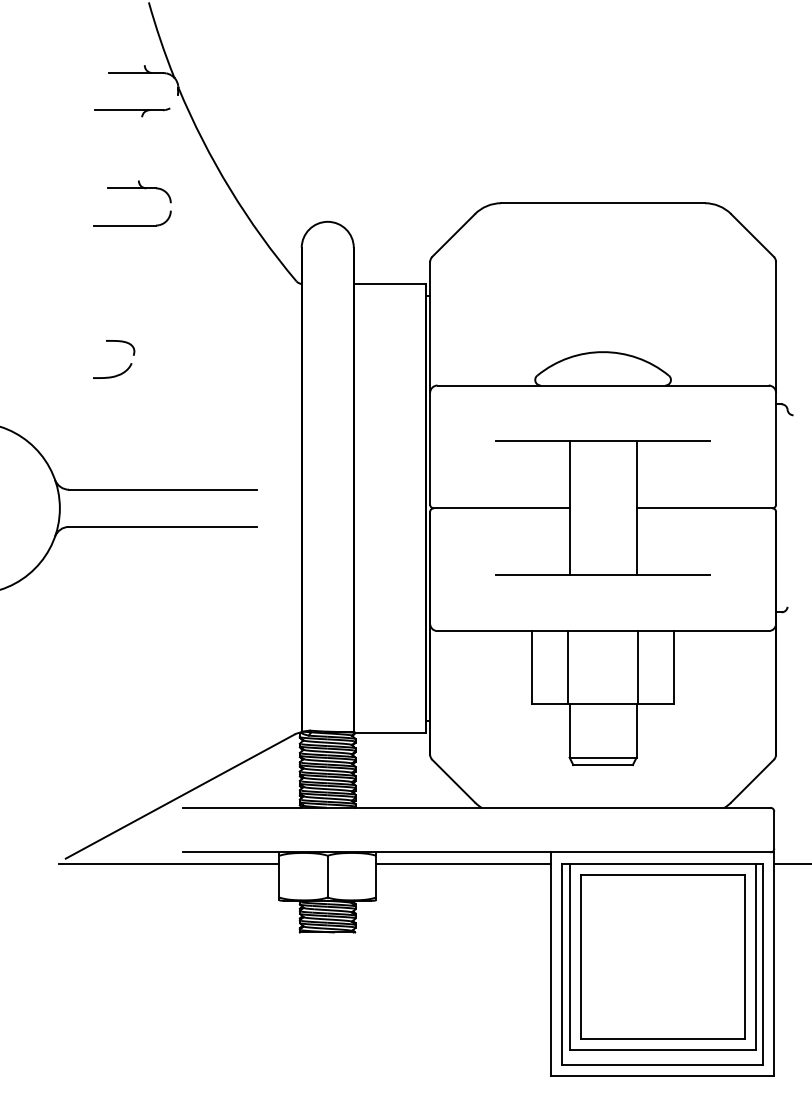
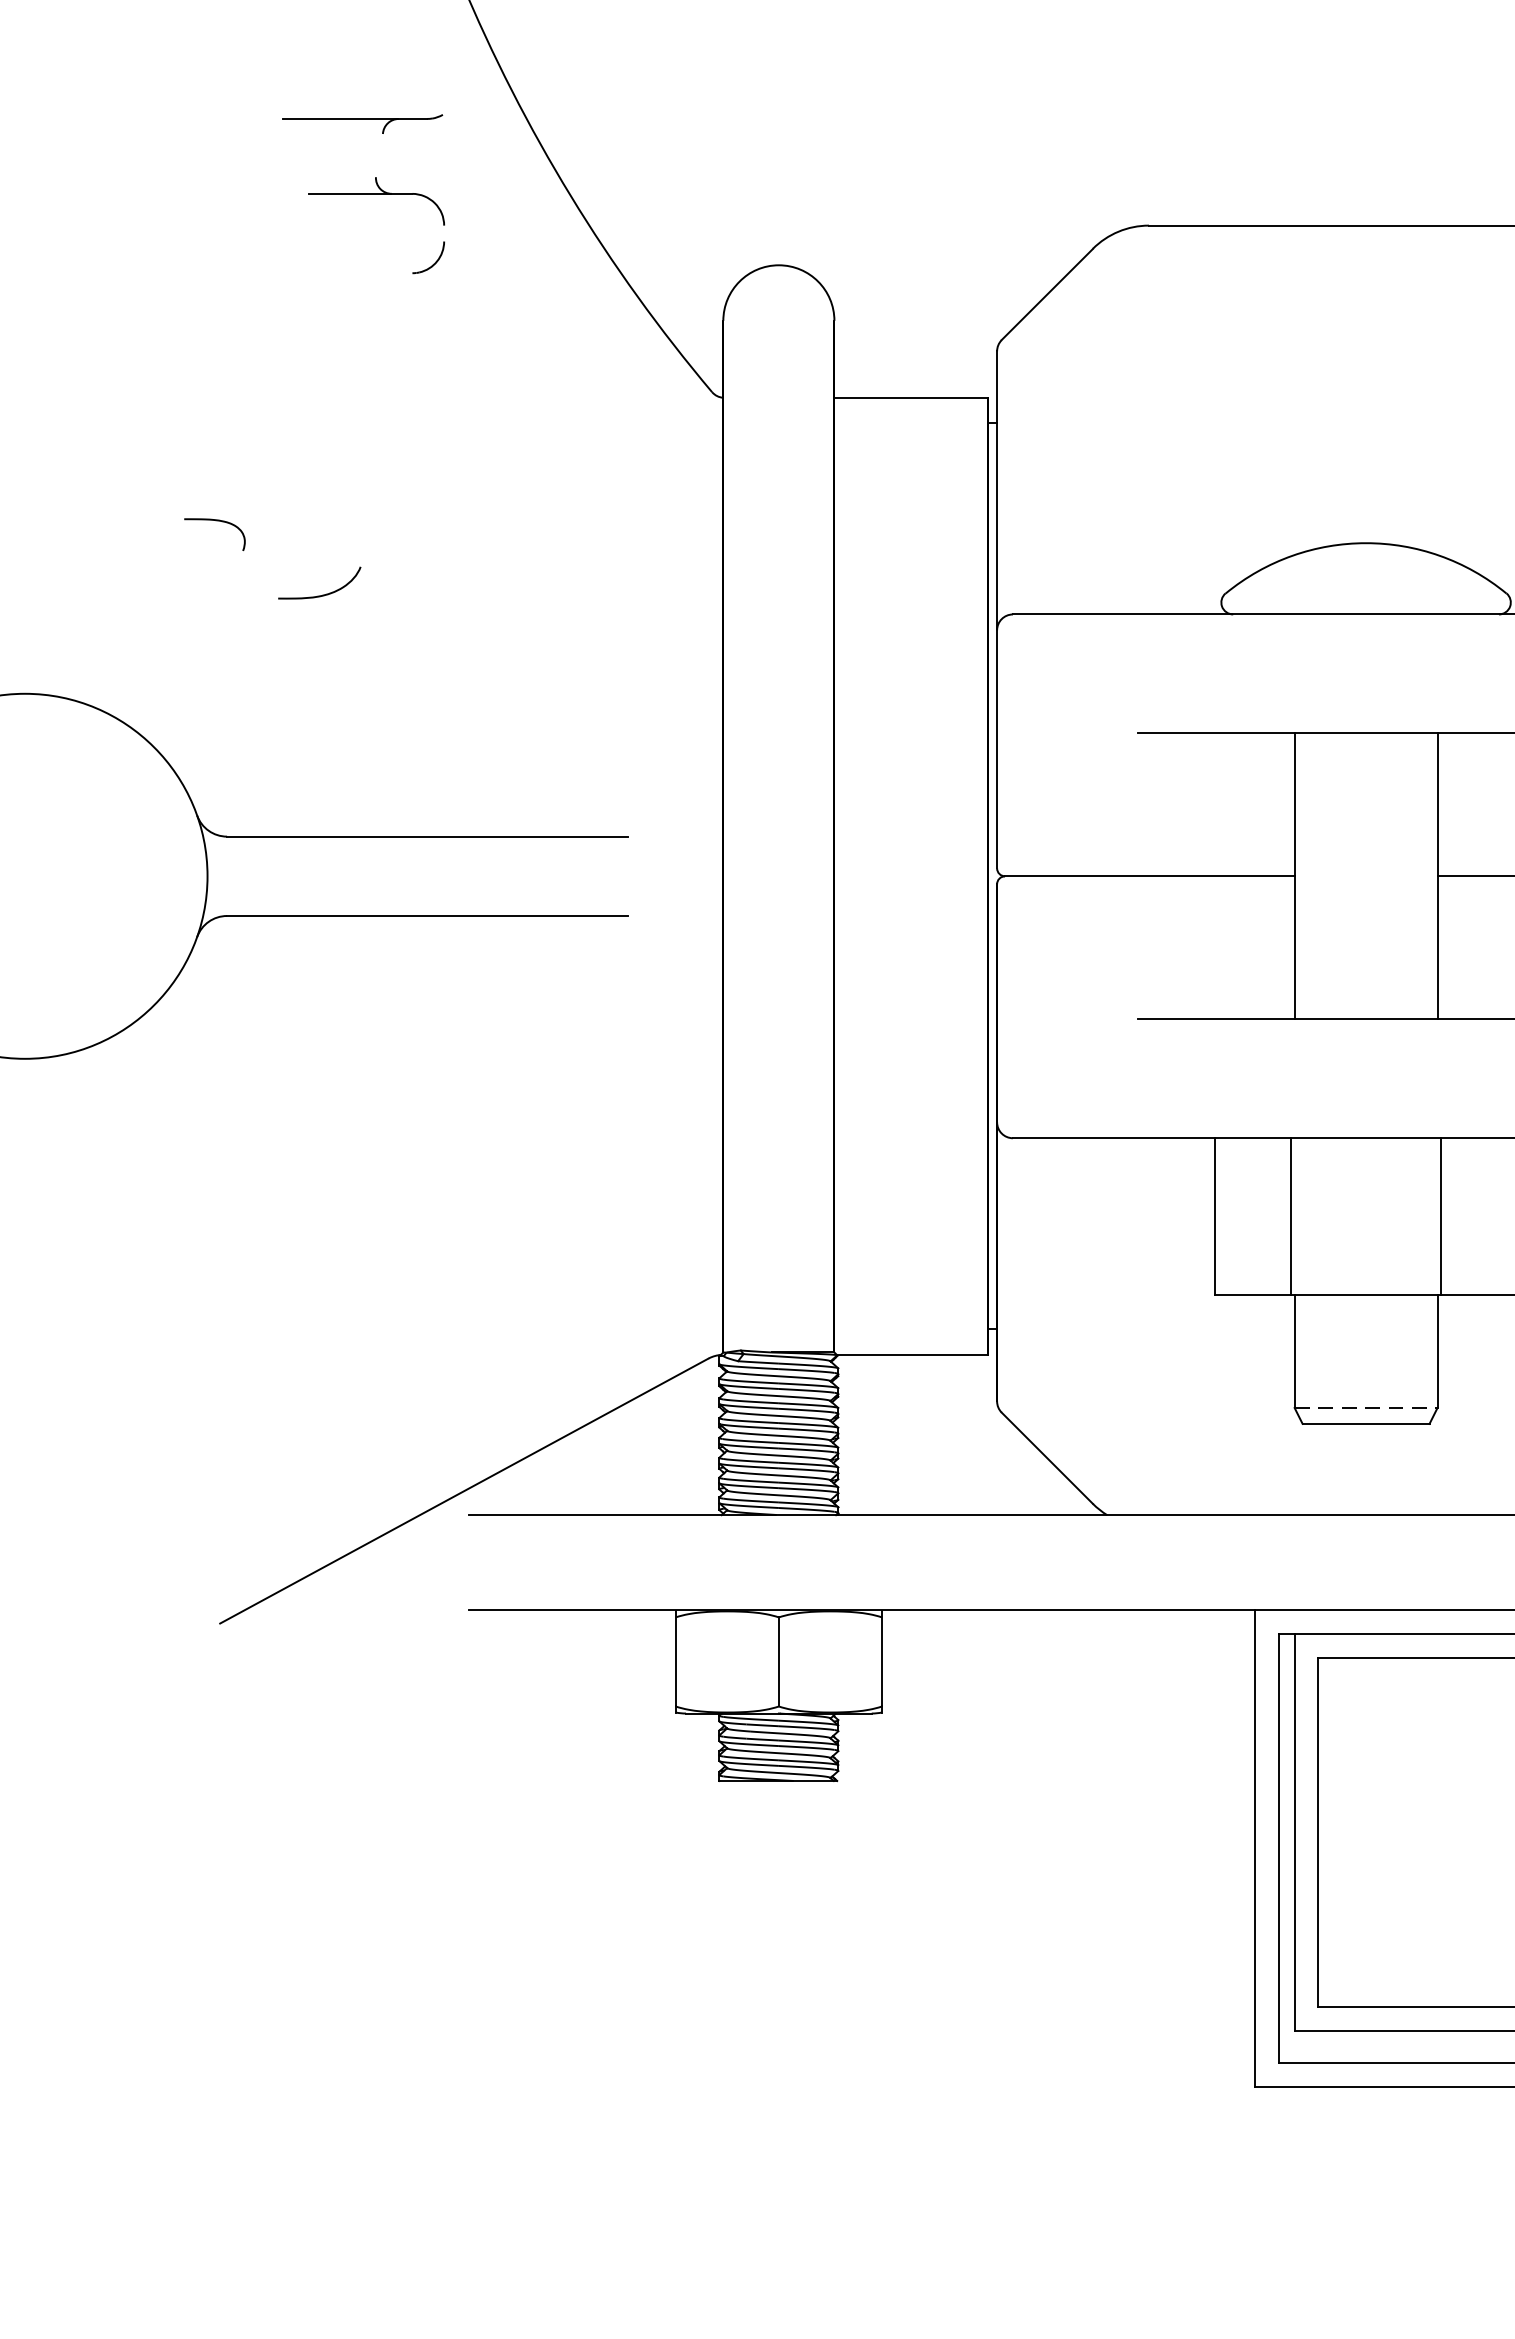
part: (132, 112) -> (362, 123), moved
line: (124, 225) -> (345, 273), removed
curve: (120, 342) -> (215, 522), moved
line: (603, 757) -> (1366, 1407), solid -> dashed
line: (168, 863) -> (439, 1633), removed
line: (463, 863) -> (1068, 1633), removed

